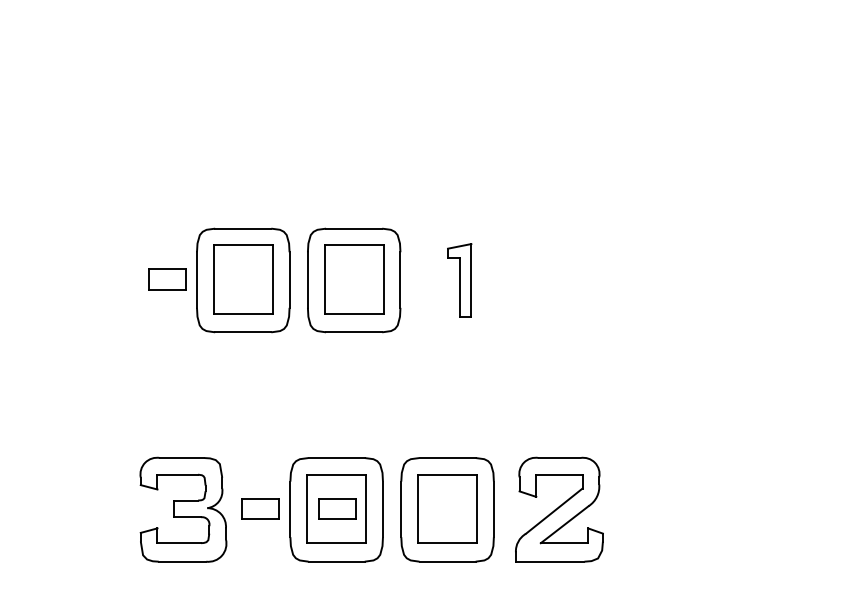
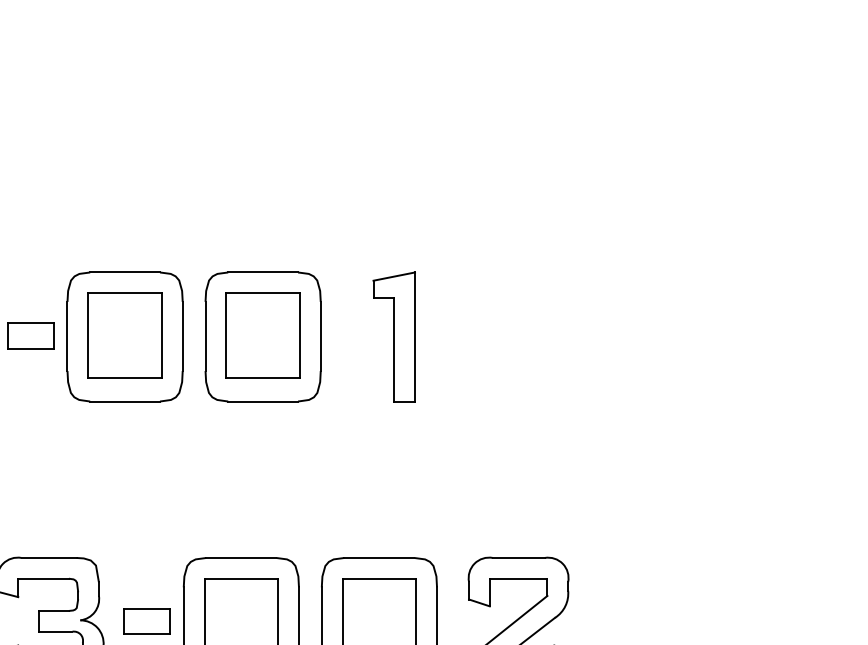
part: (459, 279) -> (394, 335), size x1.43
part: (337, 508) -> (242, 620), removed

